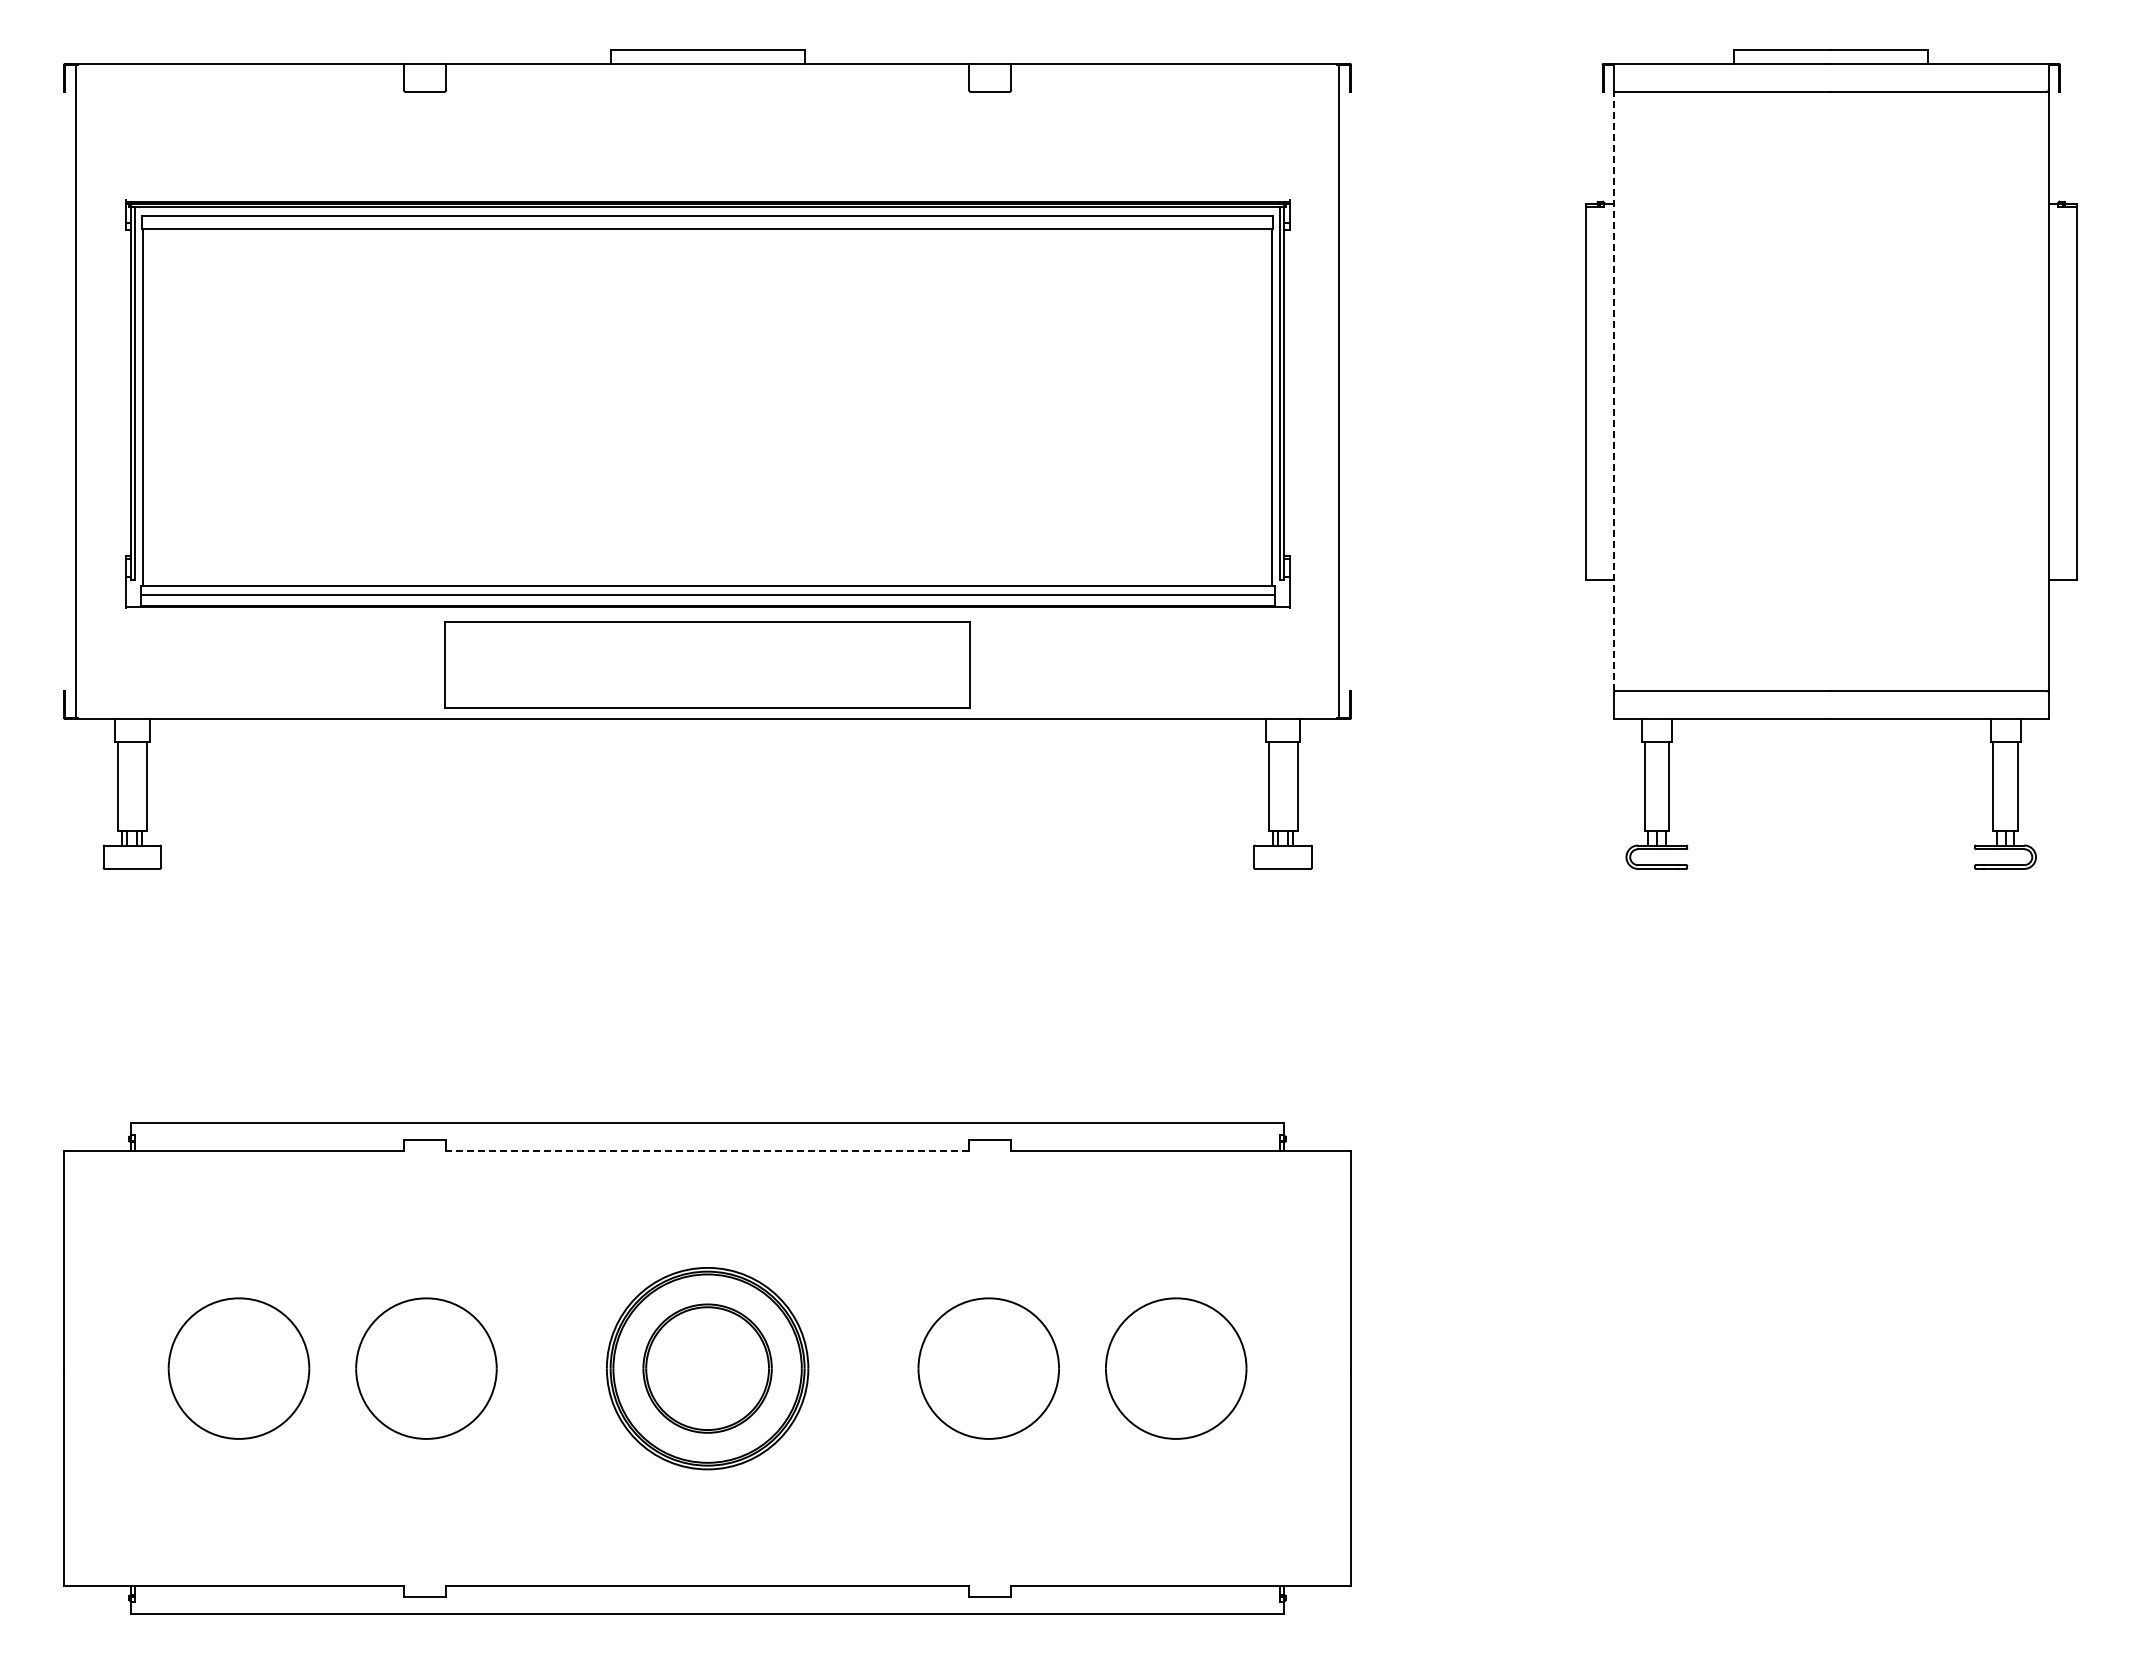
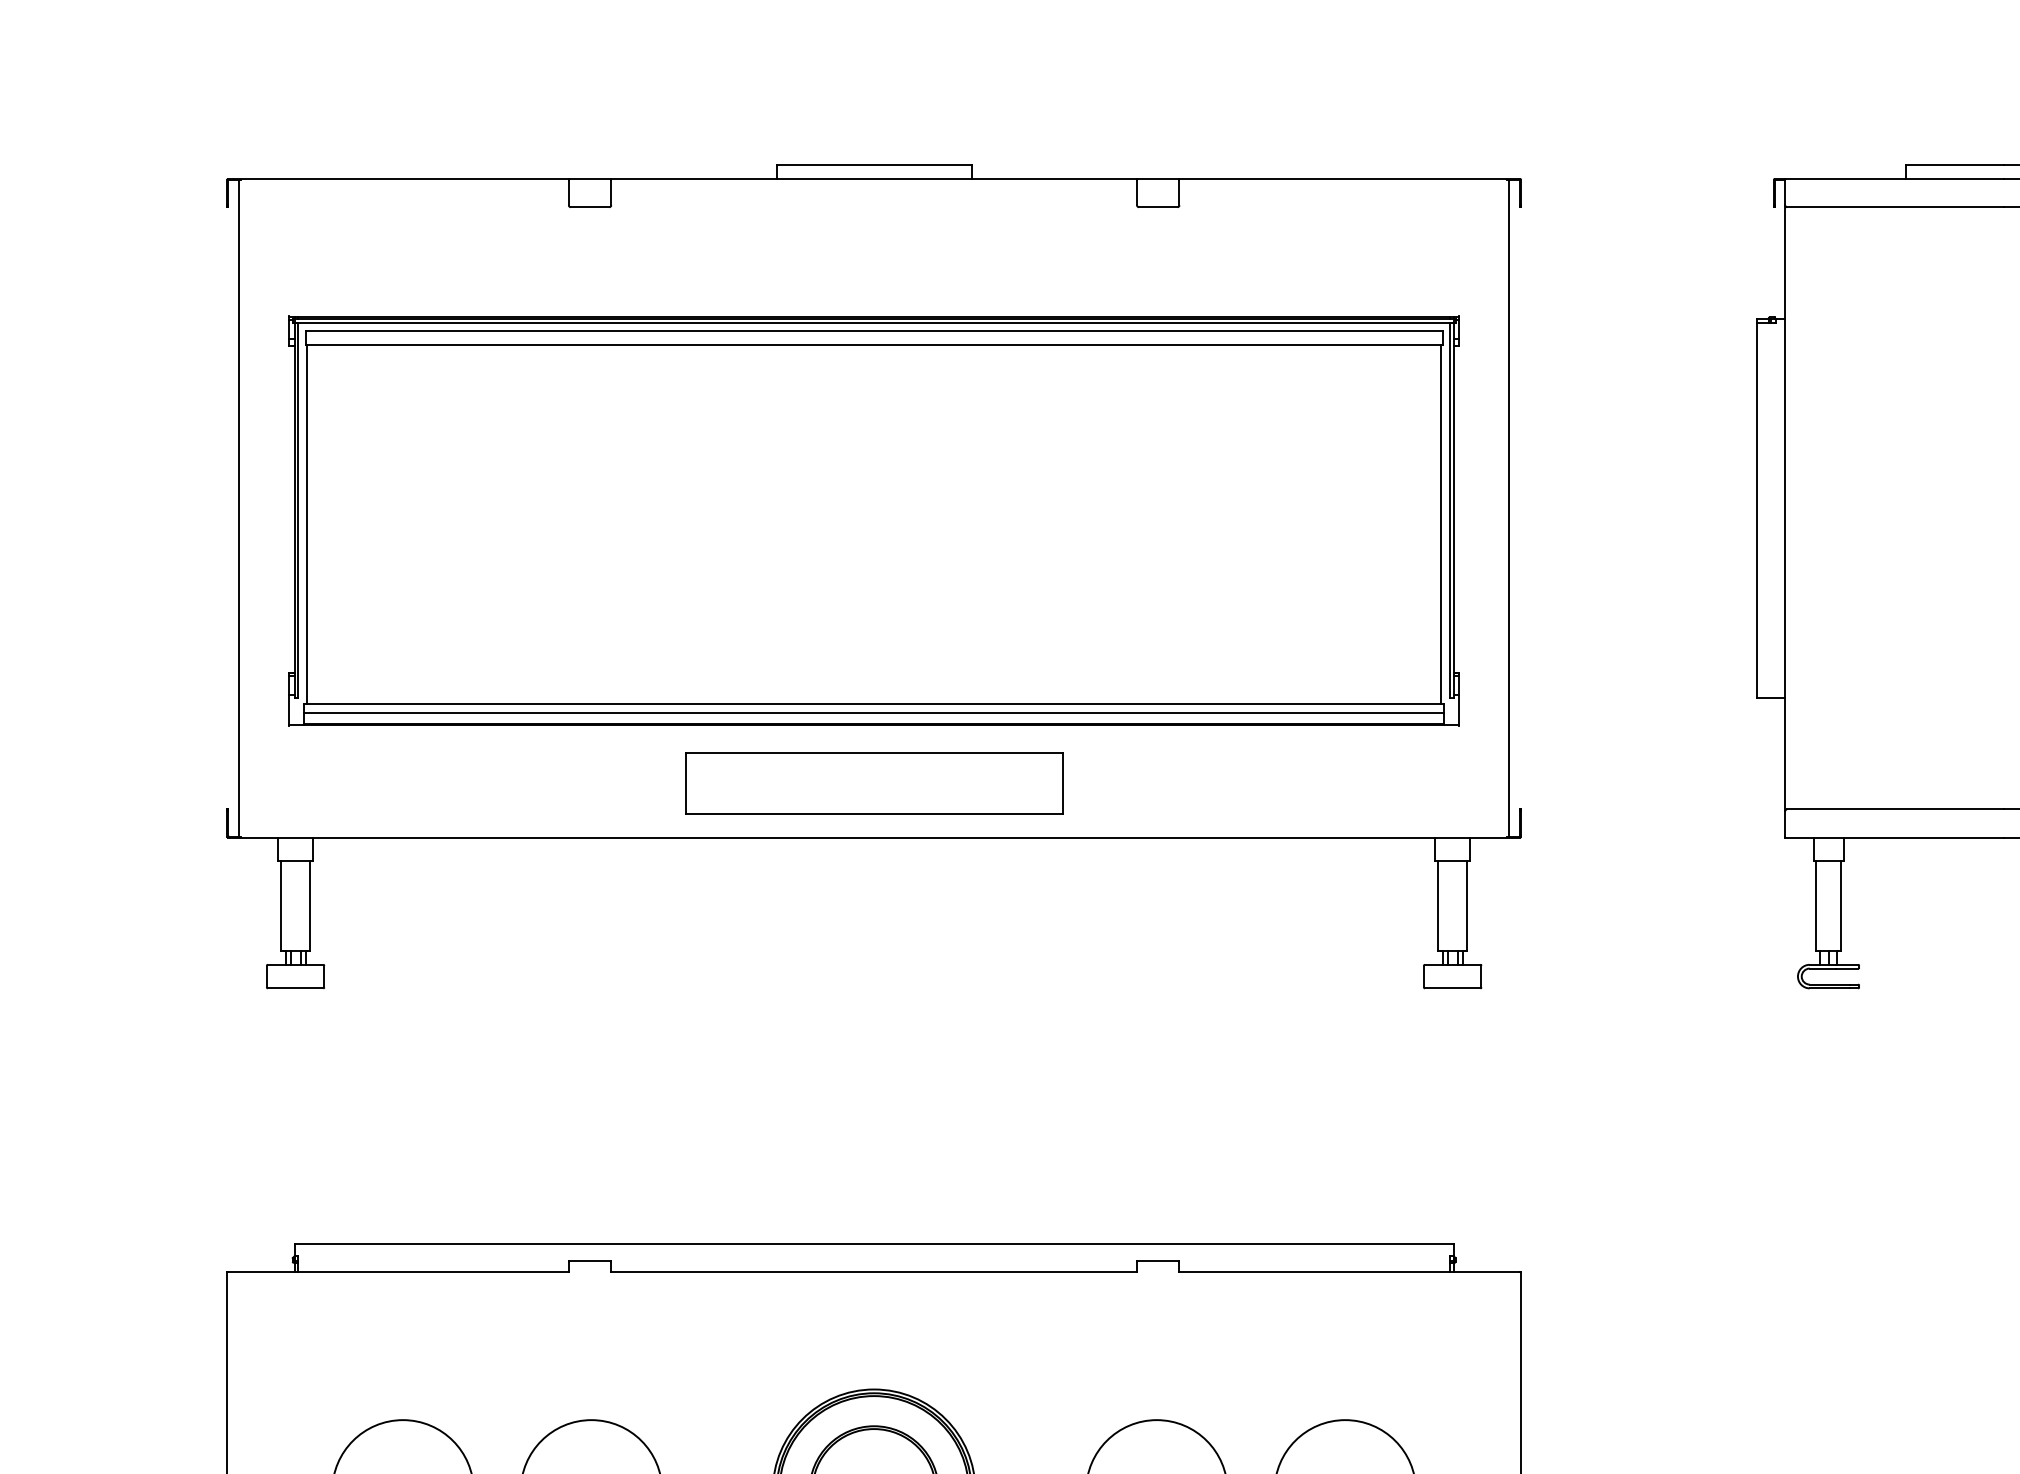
line: (1613, 391) -> (1784, 508), dashed -> solid
part: (707, 665) -> (874, 783), size x0.71
line: (707, 1151) -> (874, 1272), dashed -> solid

